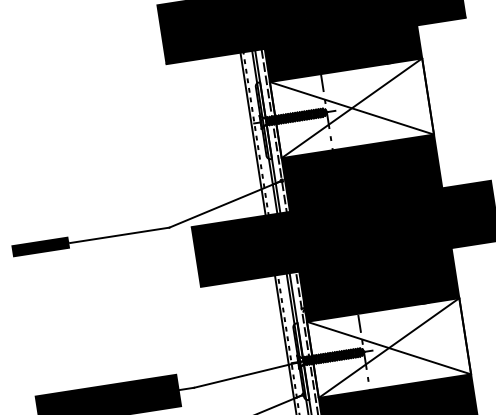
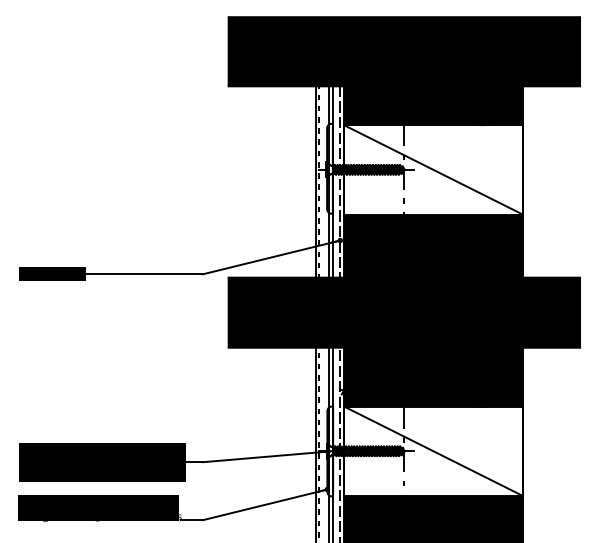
line: (351, 107) -> (433, 169), removed
line: (388, 347) -> (433, 450), removed

